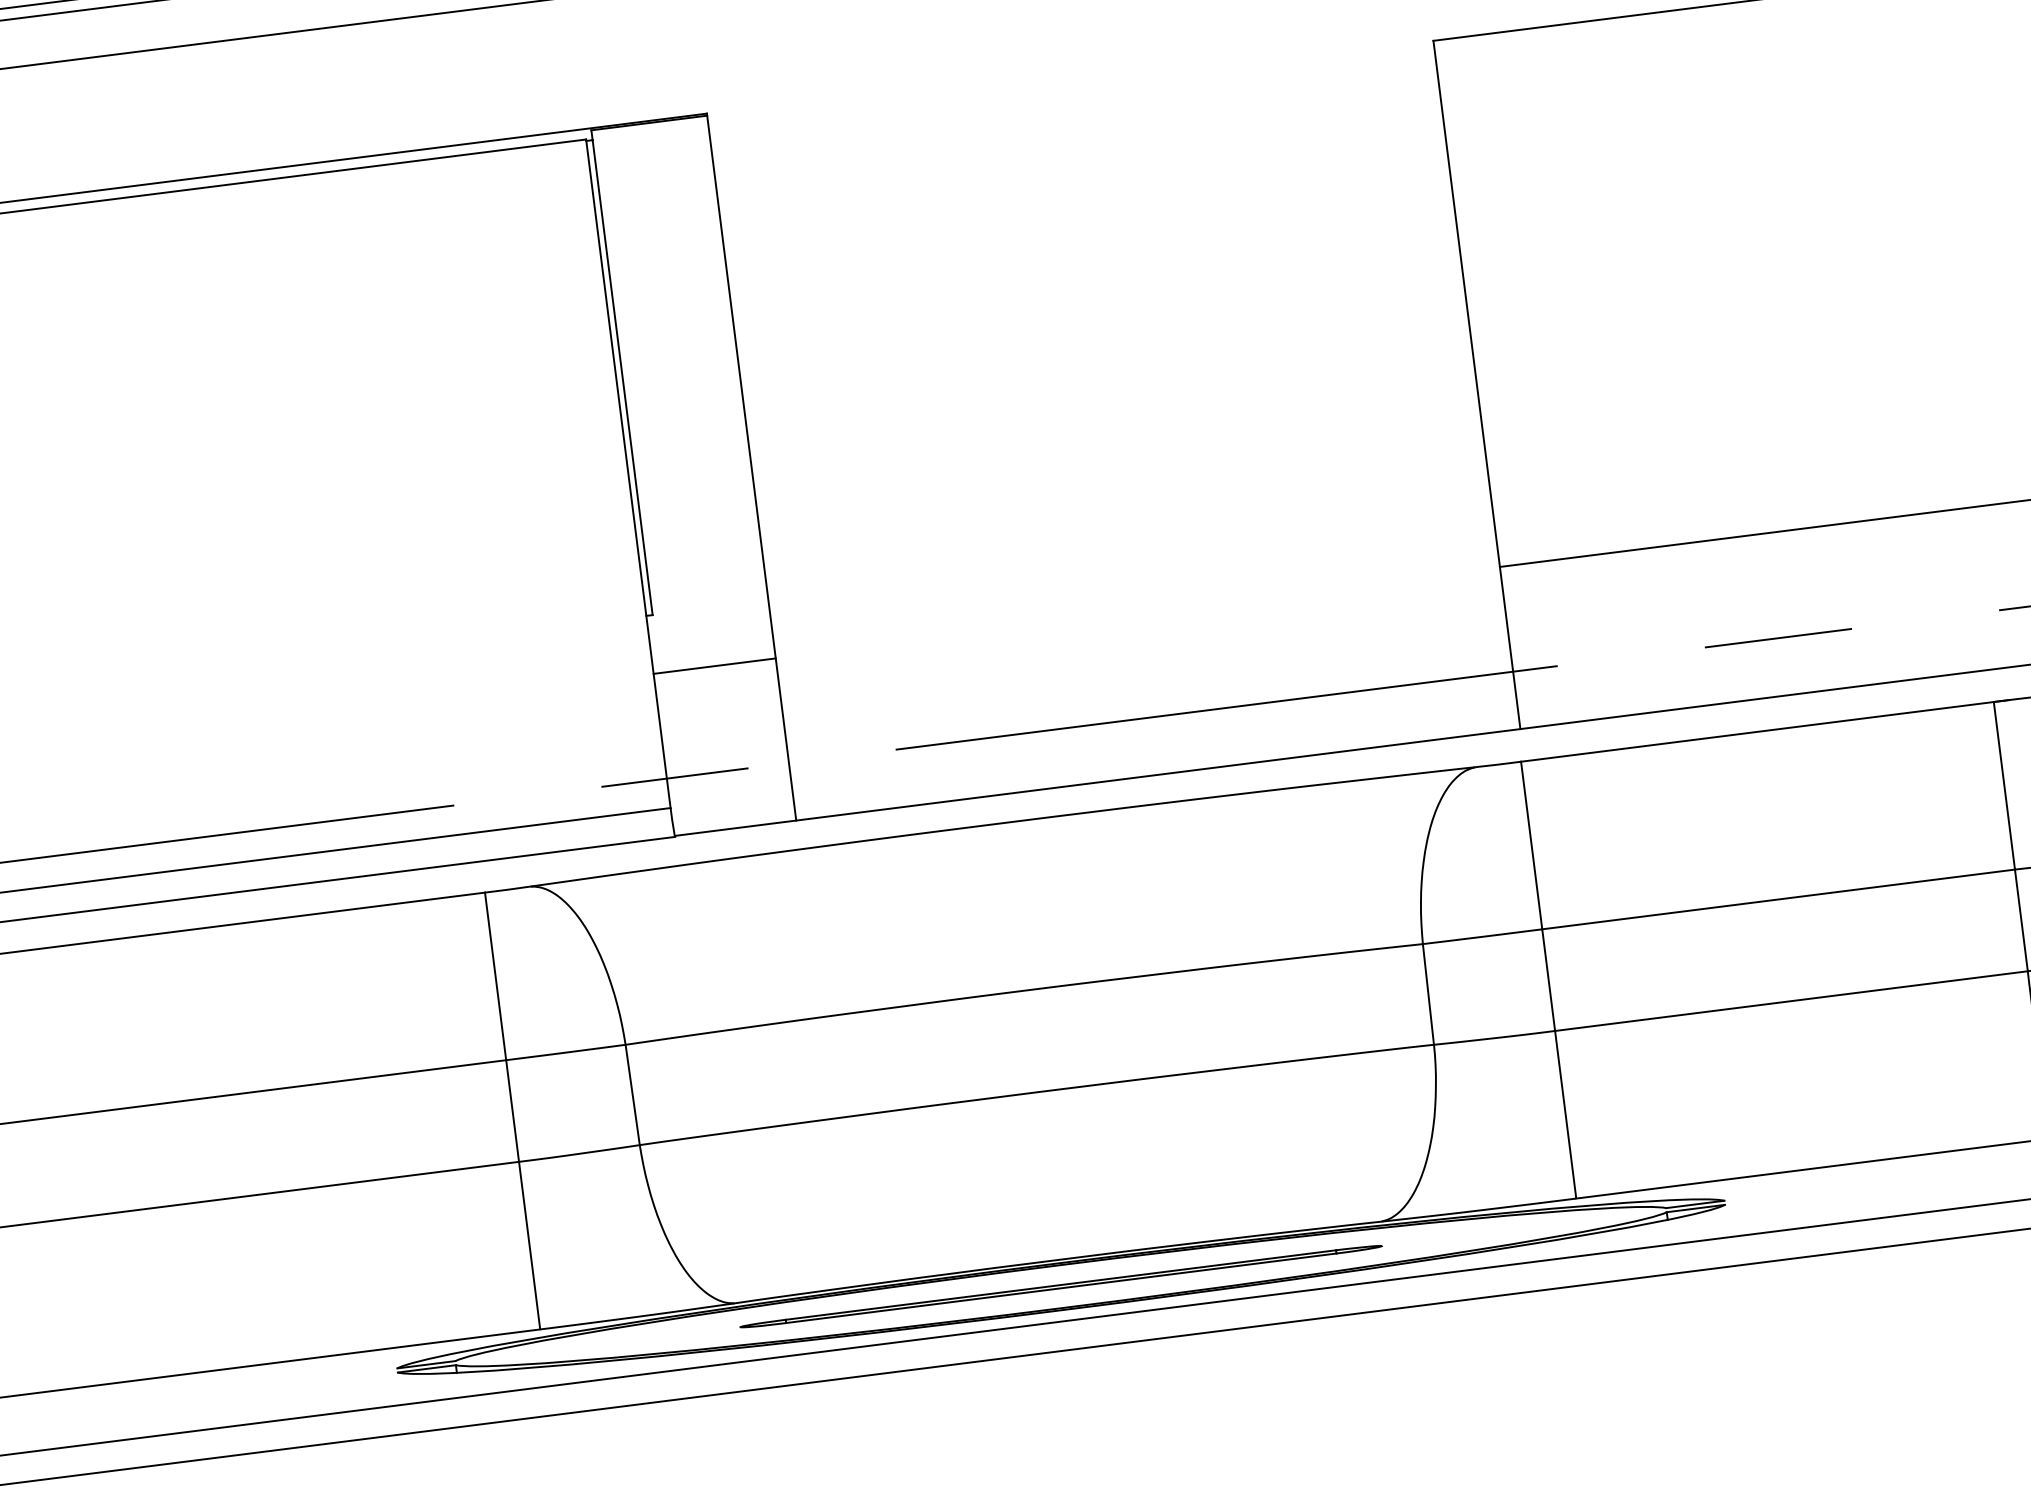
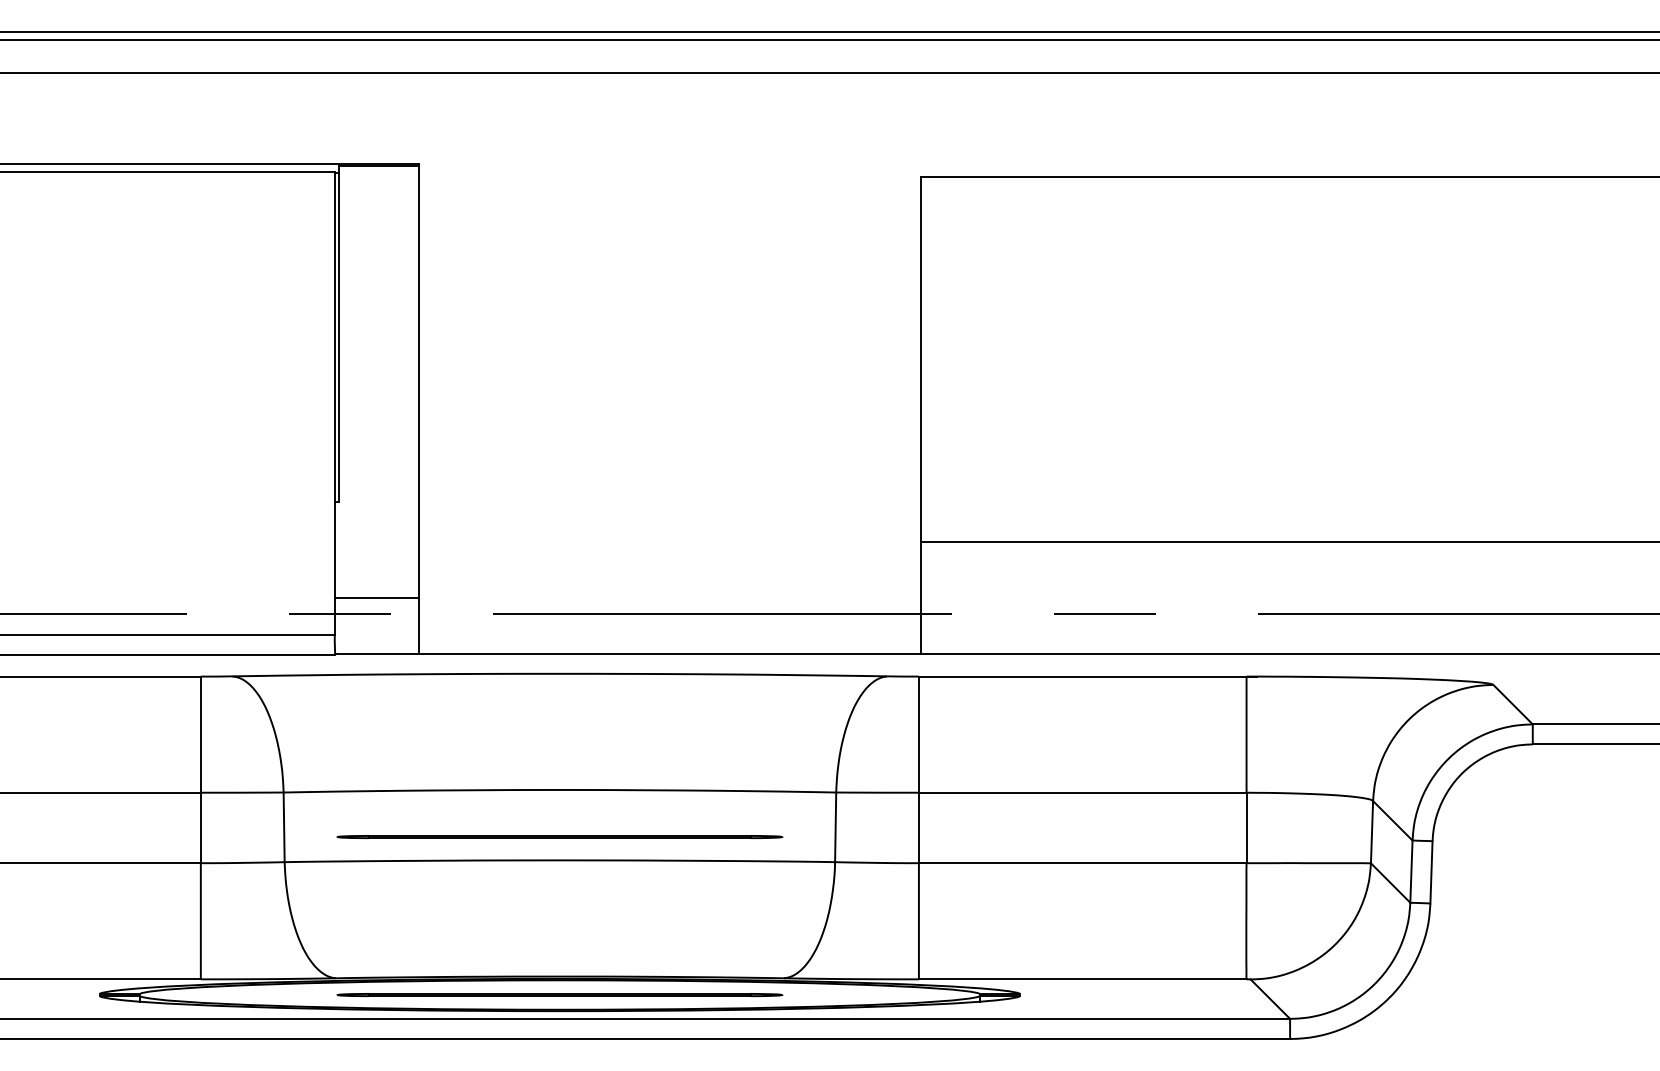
line: (713, 665) -> (376, 597), moved
line: (1031, 1059) -> (559, 837), added

